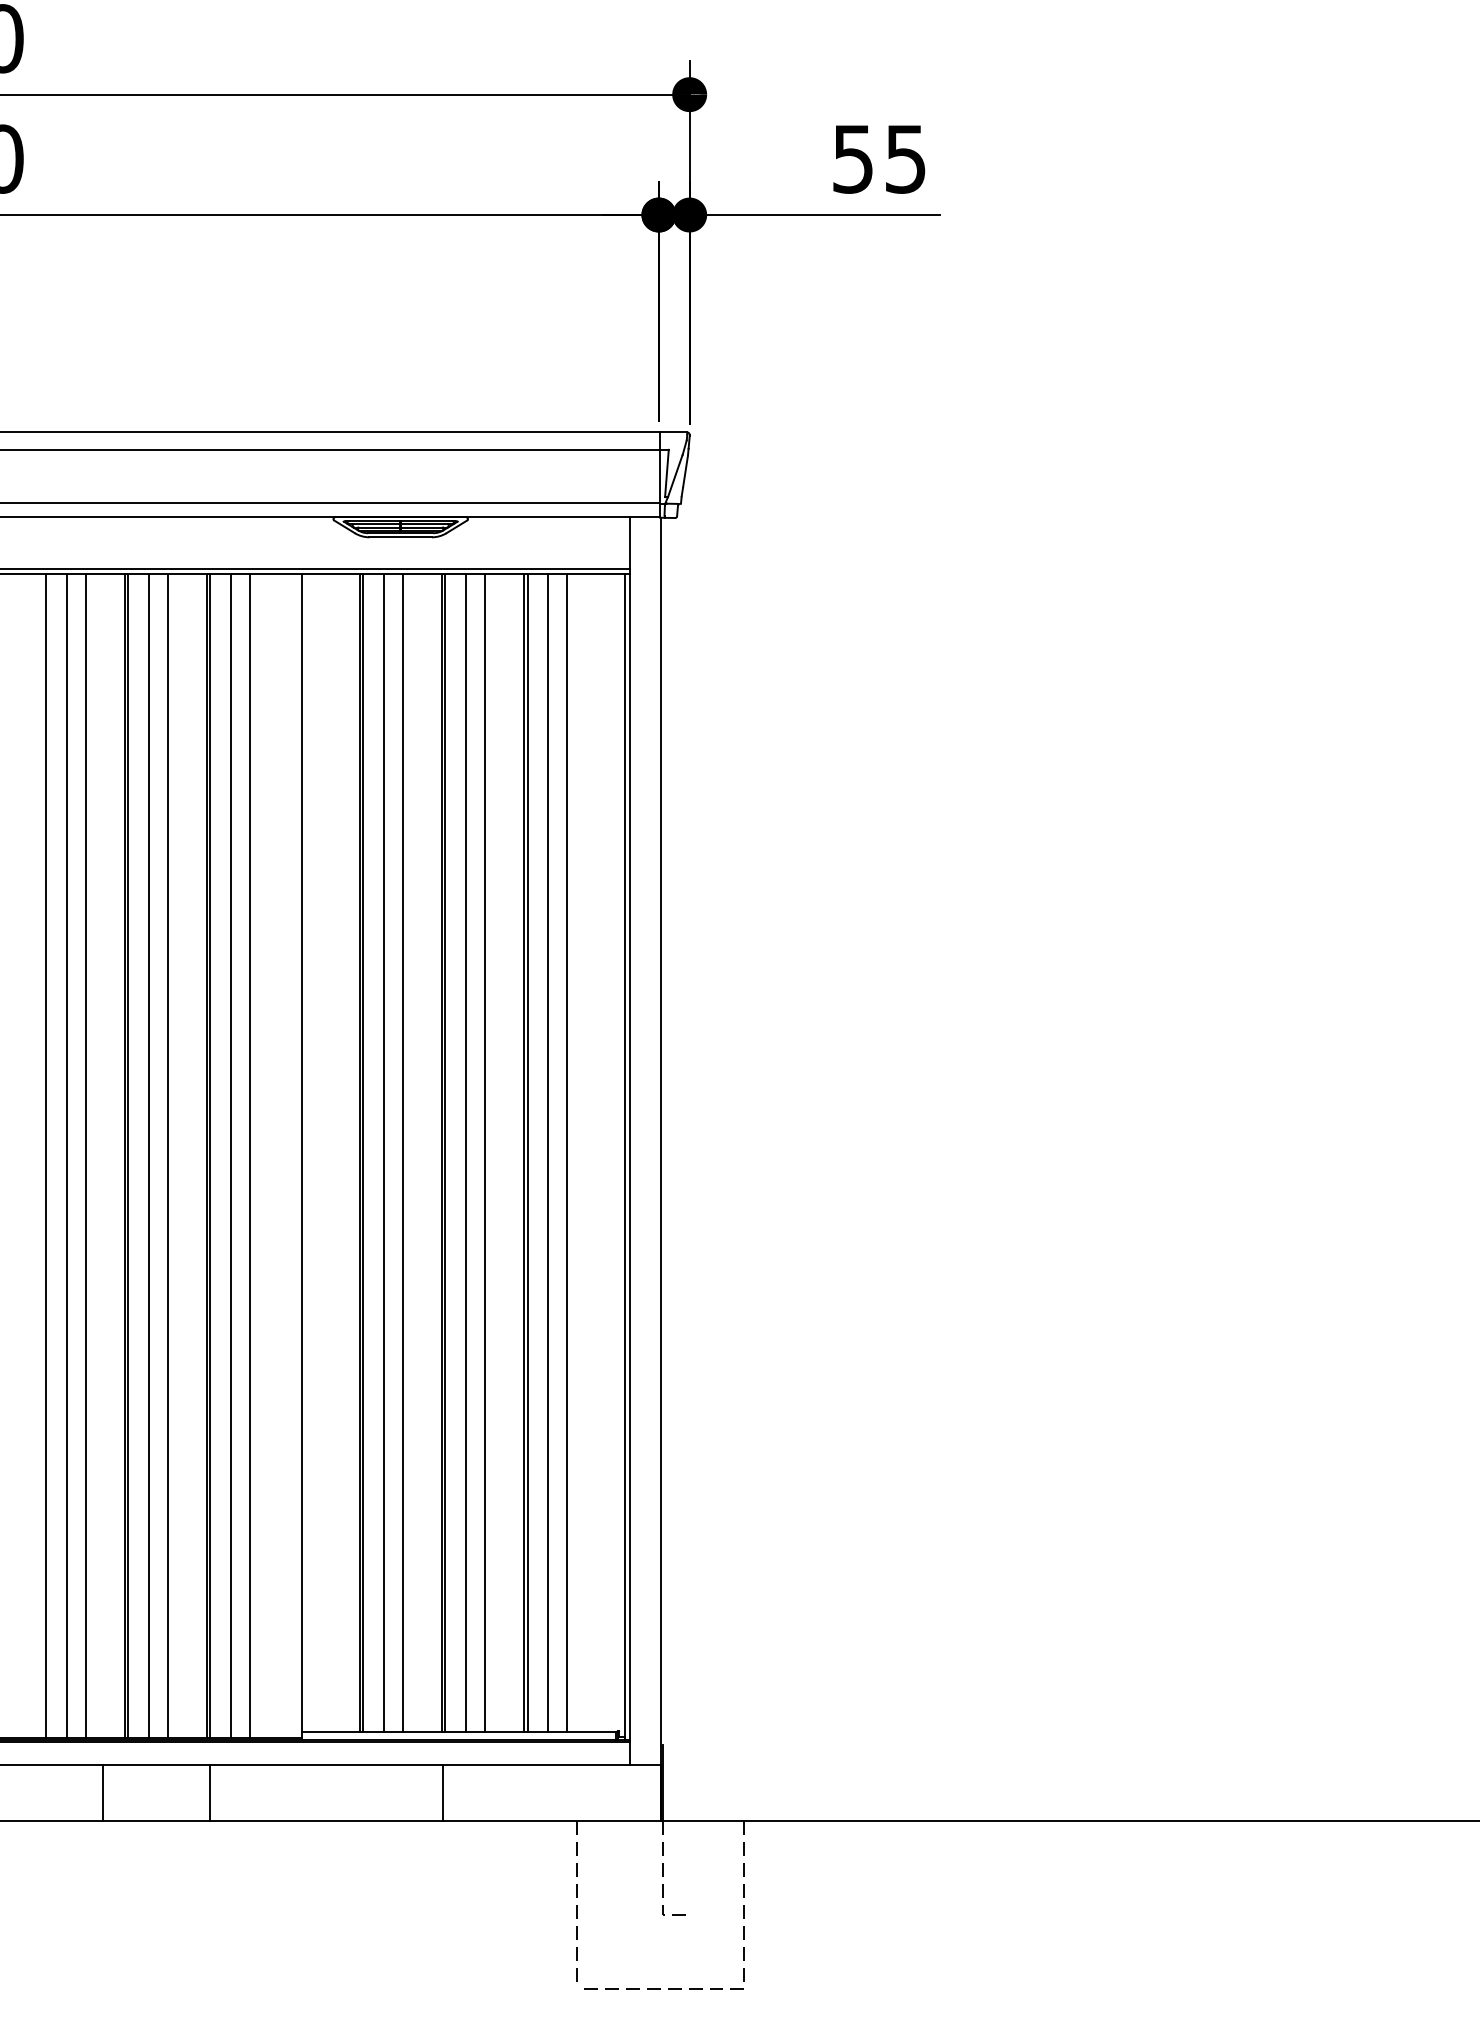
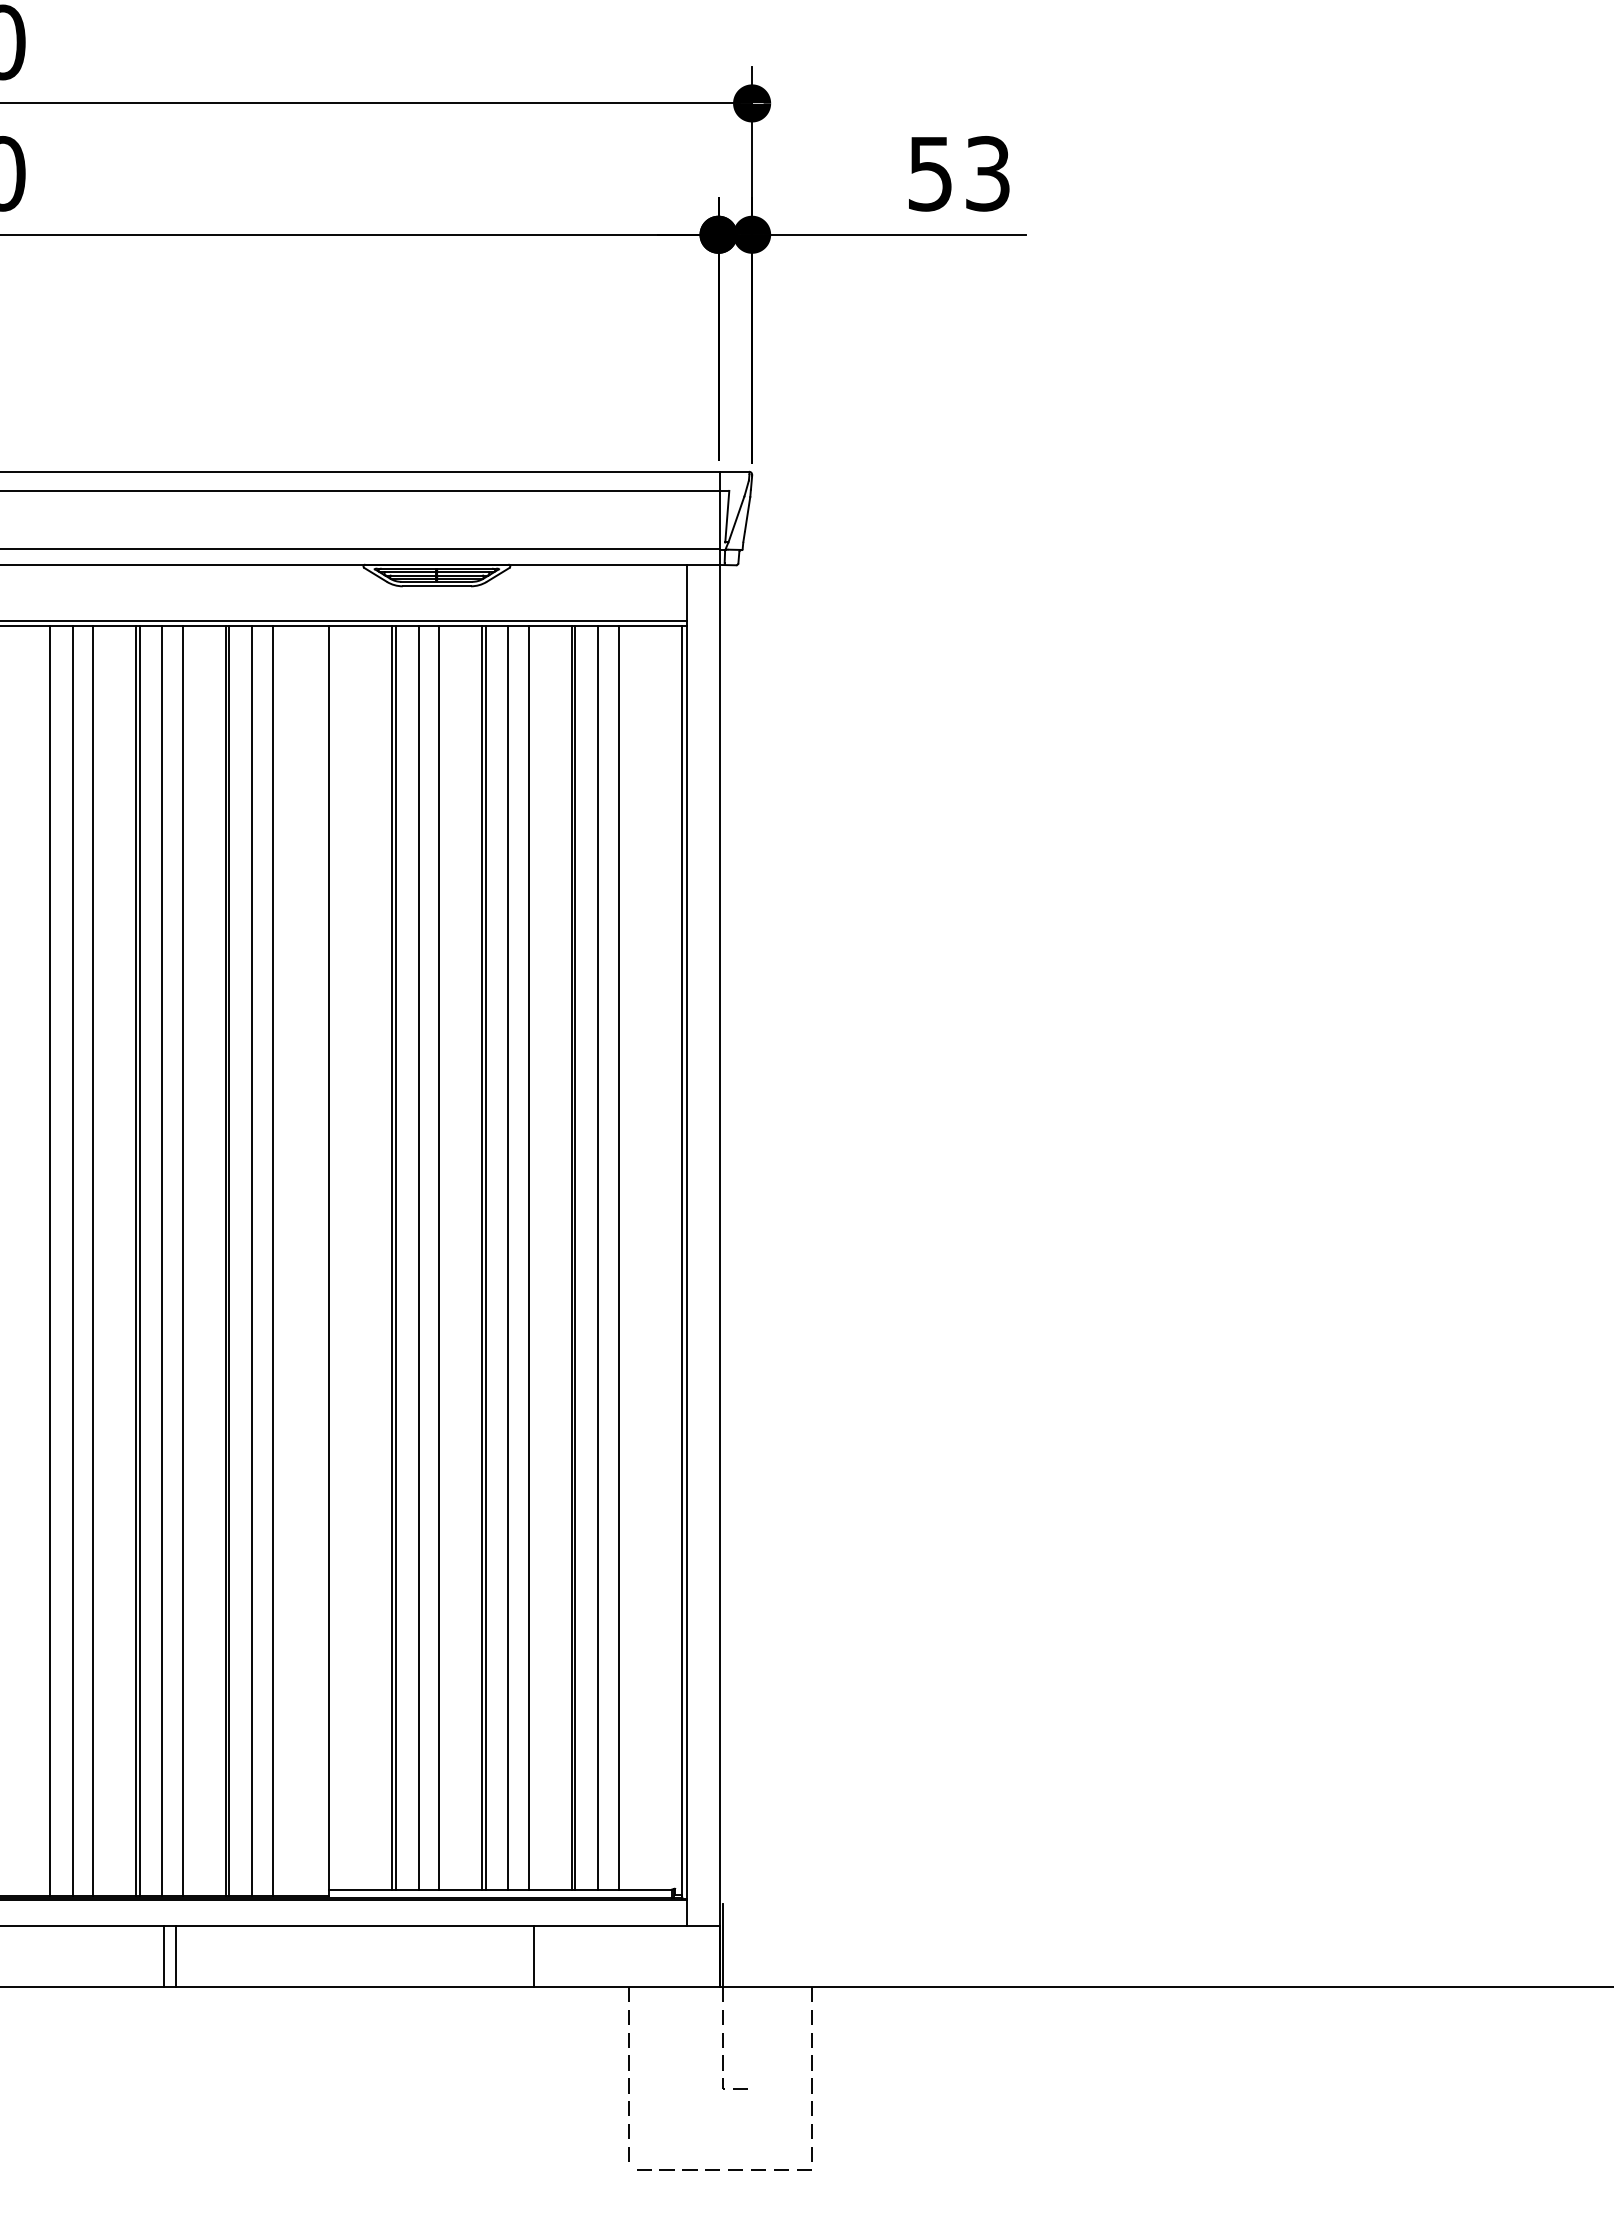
text: (905, 158) -> (987, 173), 55 -> 53
line: (103, 1792) -> (175, 1955), moved
line: (209, 1792) -> (164, 1955), moved
line: (442, 1792) -> (533, 1955), moved

